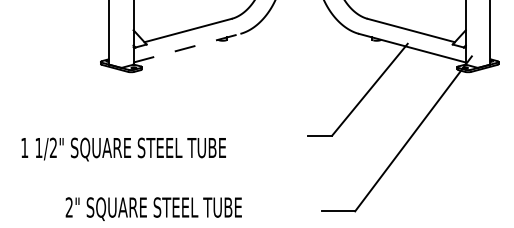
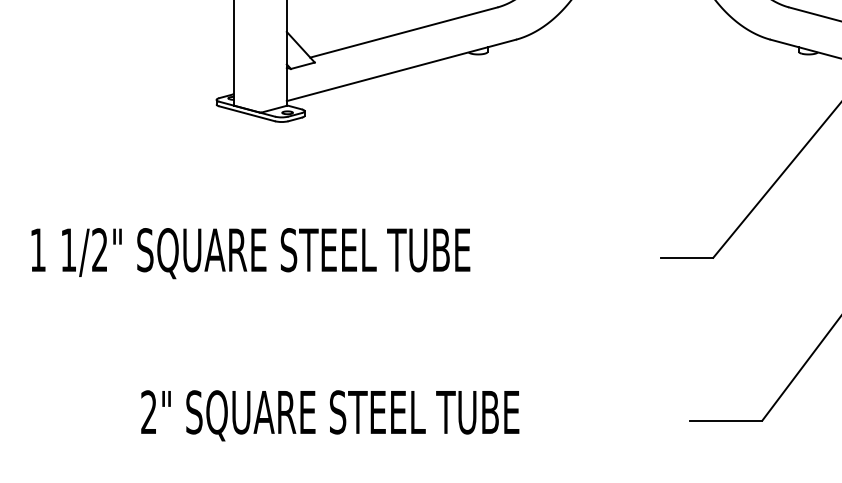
line: (187, 48) -> (402, 71), dashed -> solid
text: (123, 149) -> (250, 253), moved

